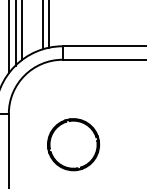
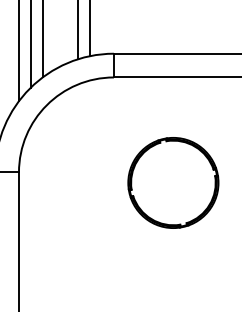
part: (73, 144) -> (173, 182), moved

